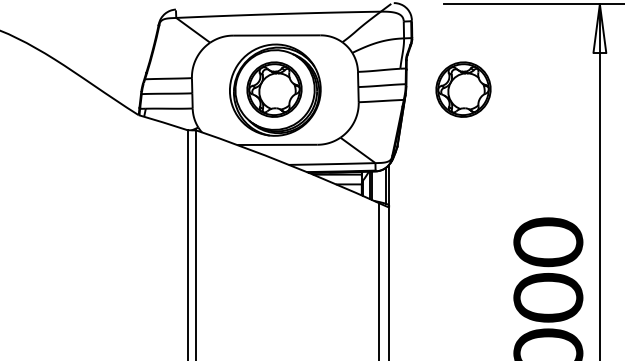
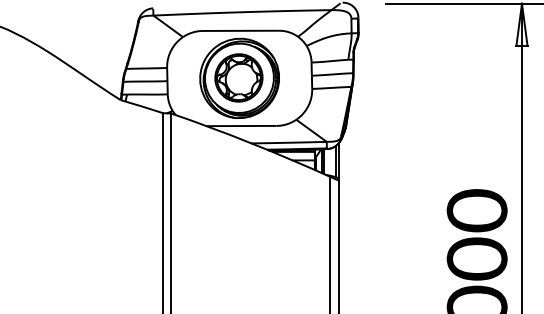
part: (463, 89) -> (403, 77), removed

